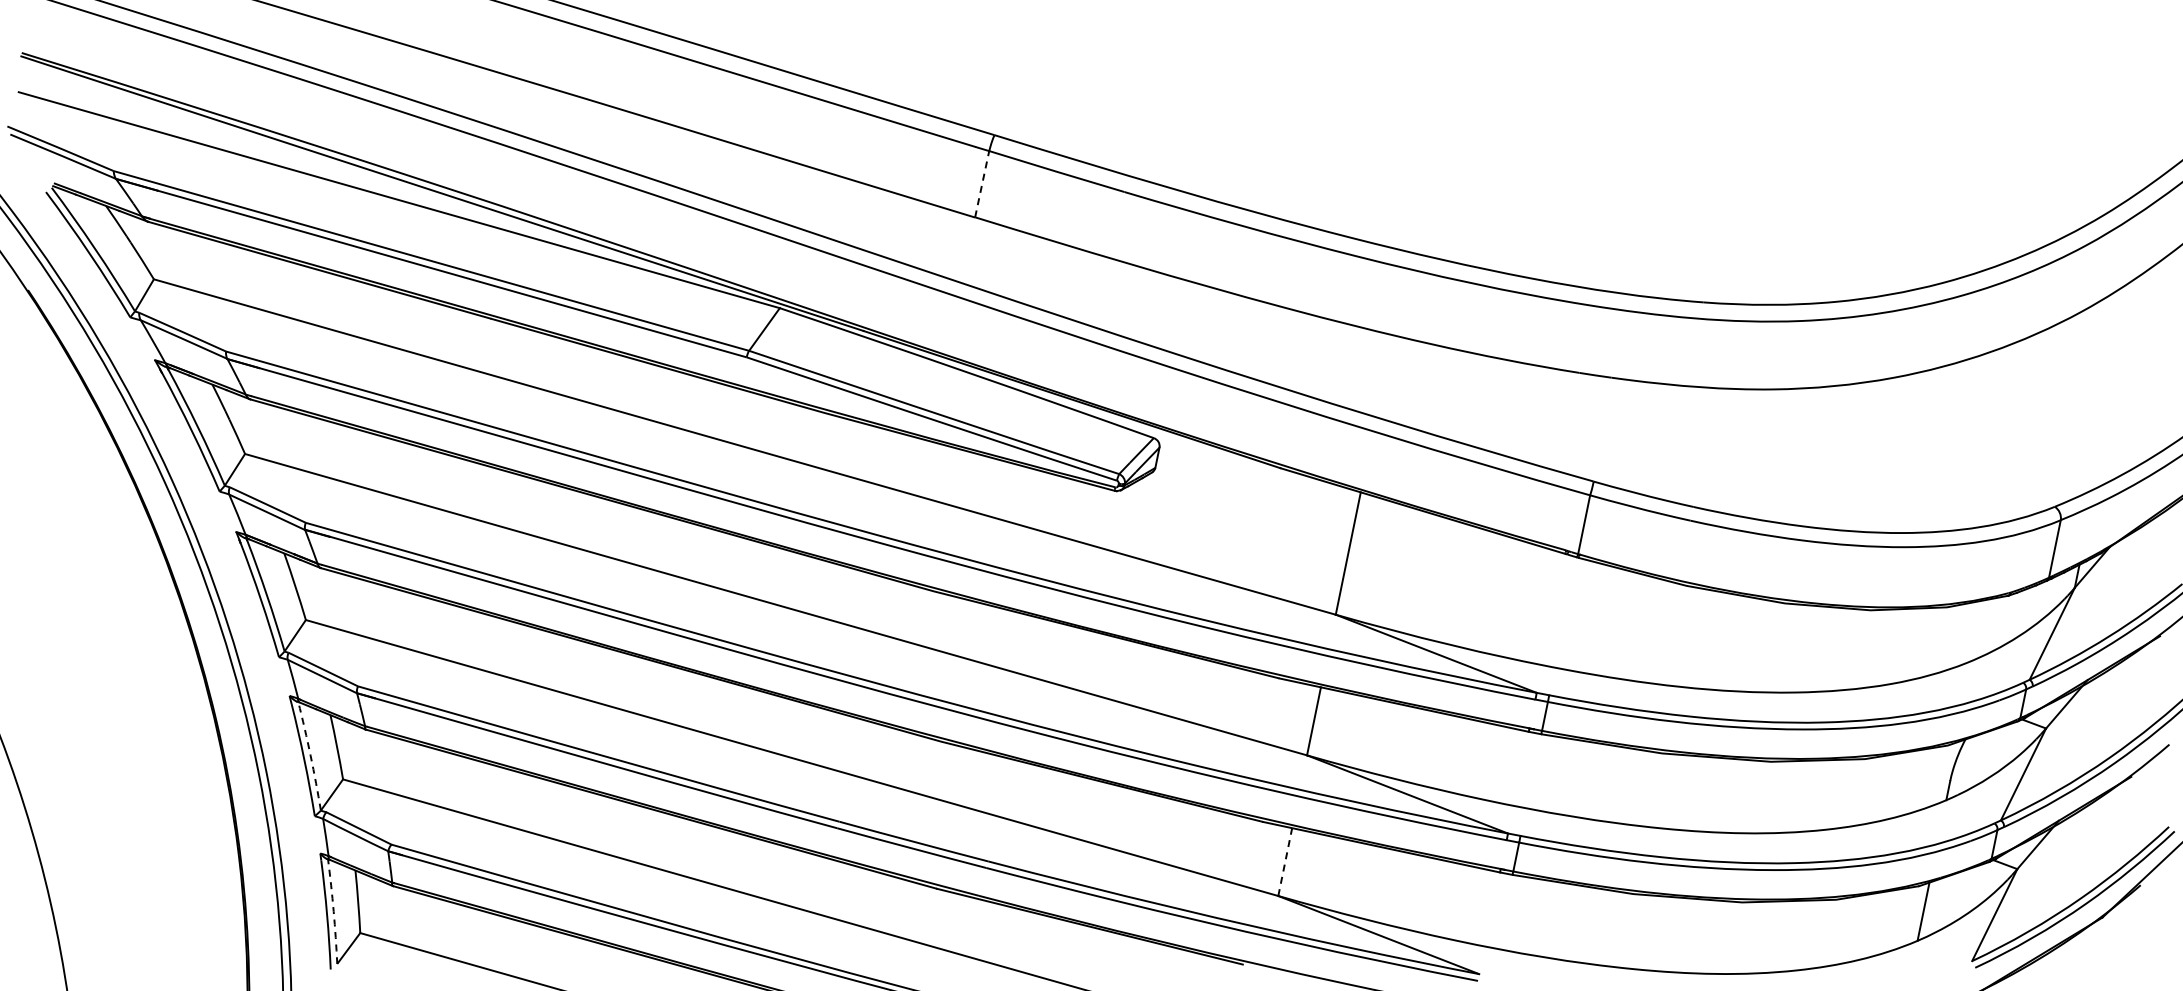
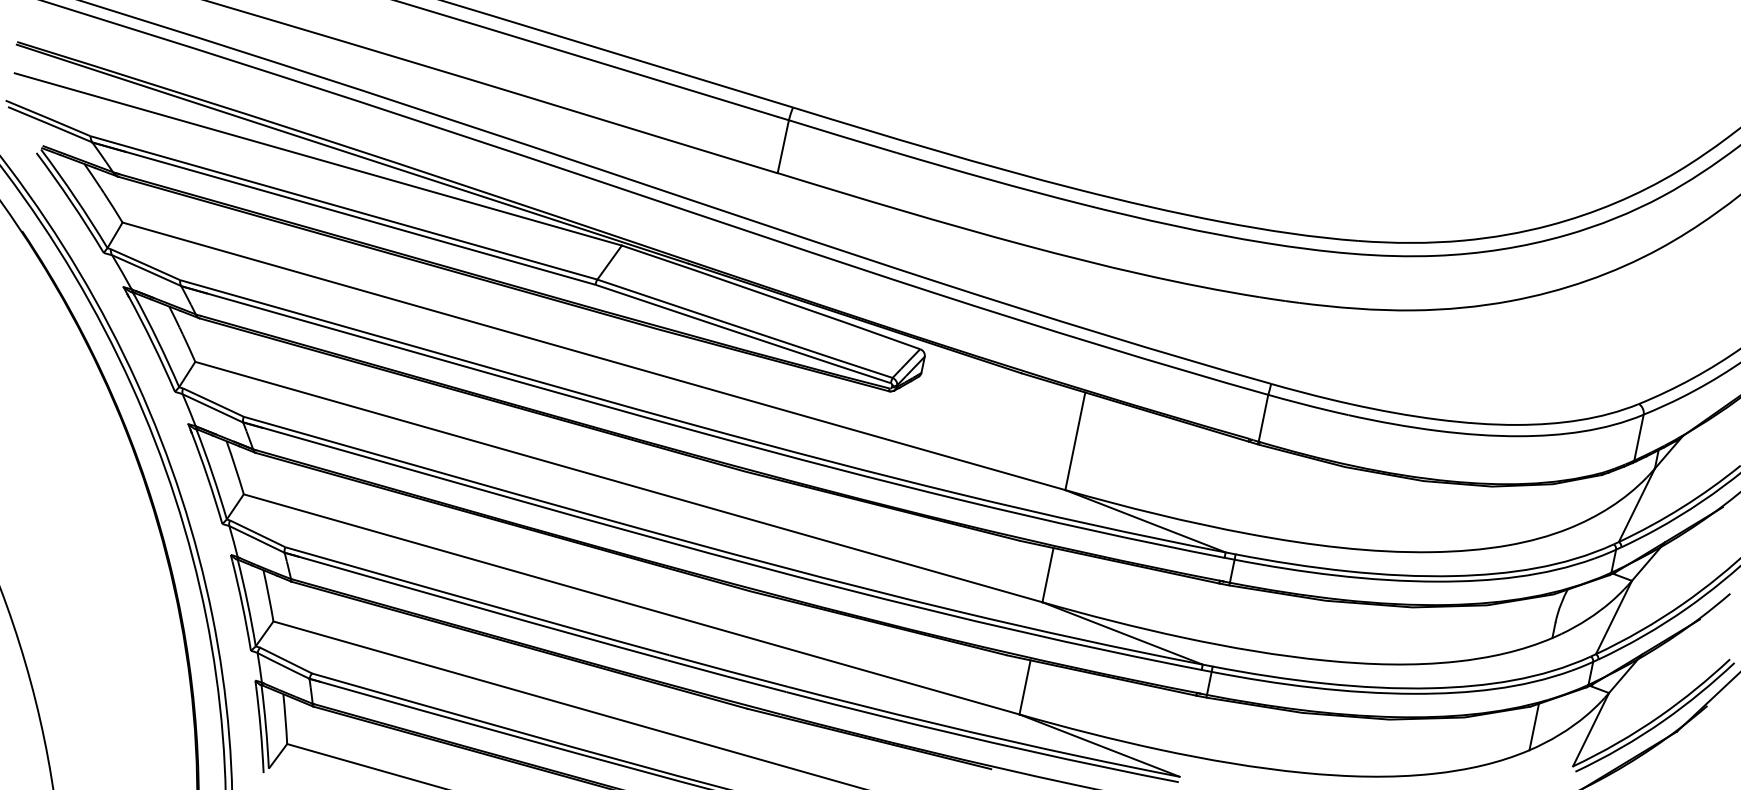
line: (982, 184) -> (783, 146), dashed -> solid
arc: (310, 755) -> (247, 602), dashed -> solid
line: (1285, 862) -> (1025, 687), dashed -> solid
arc: (333, 911) -> (265, 726), dashed -> solid

